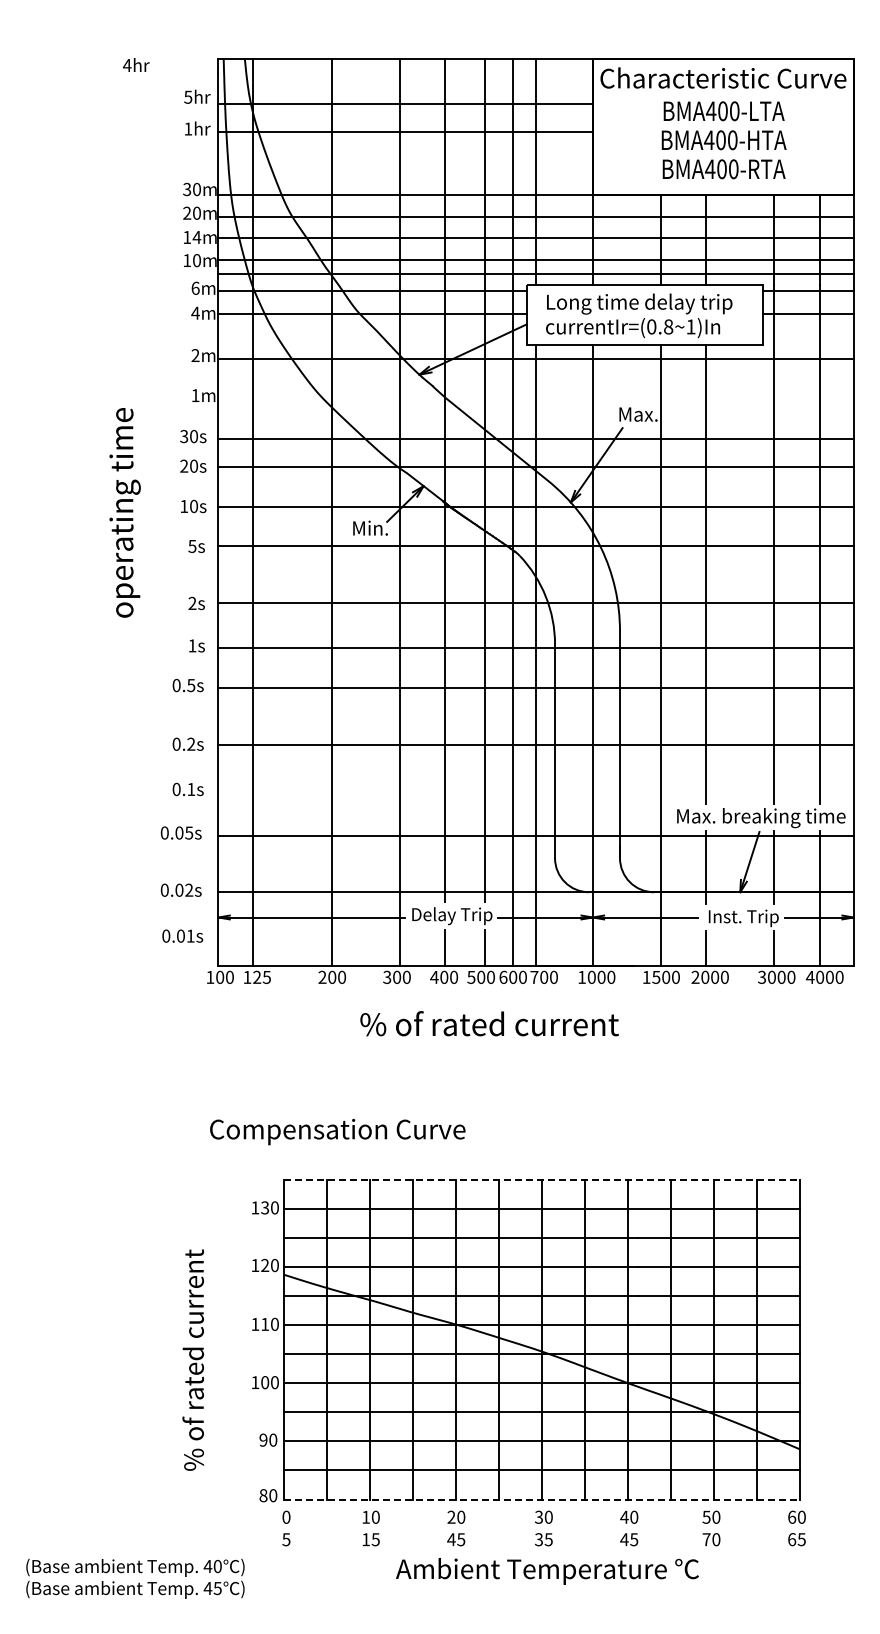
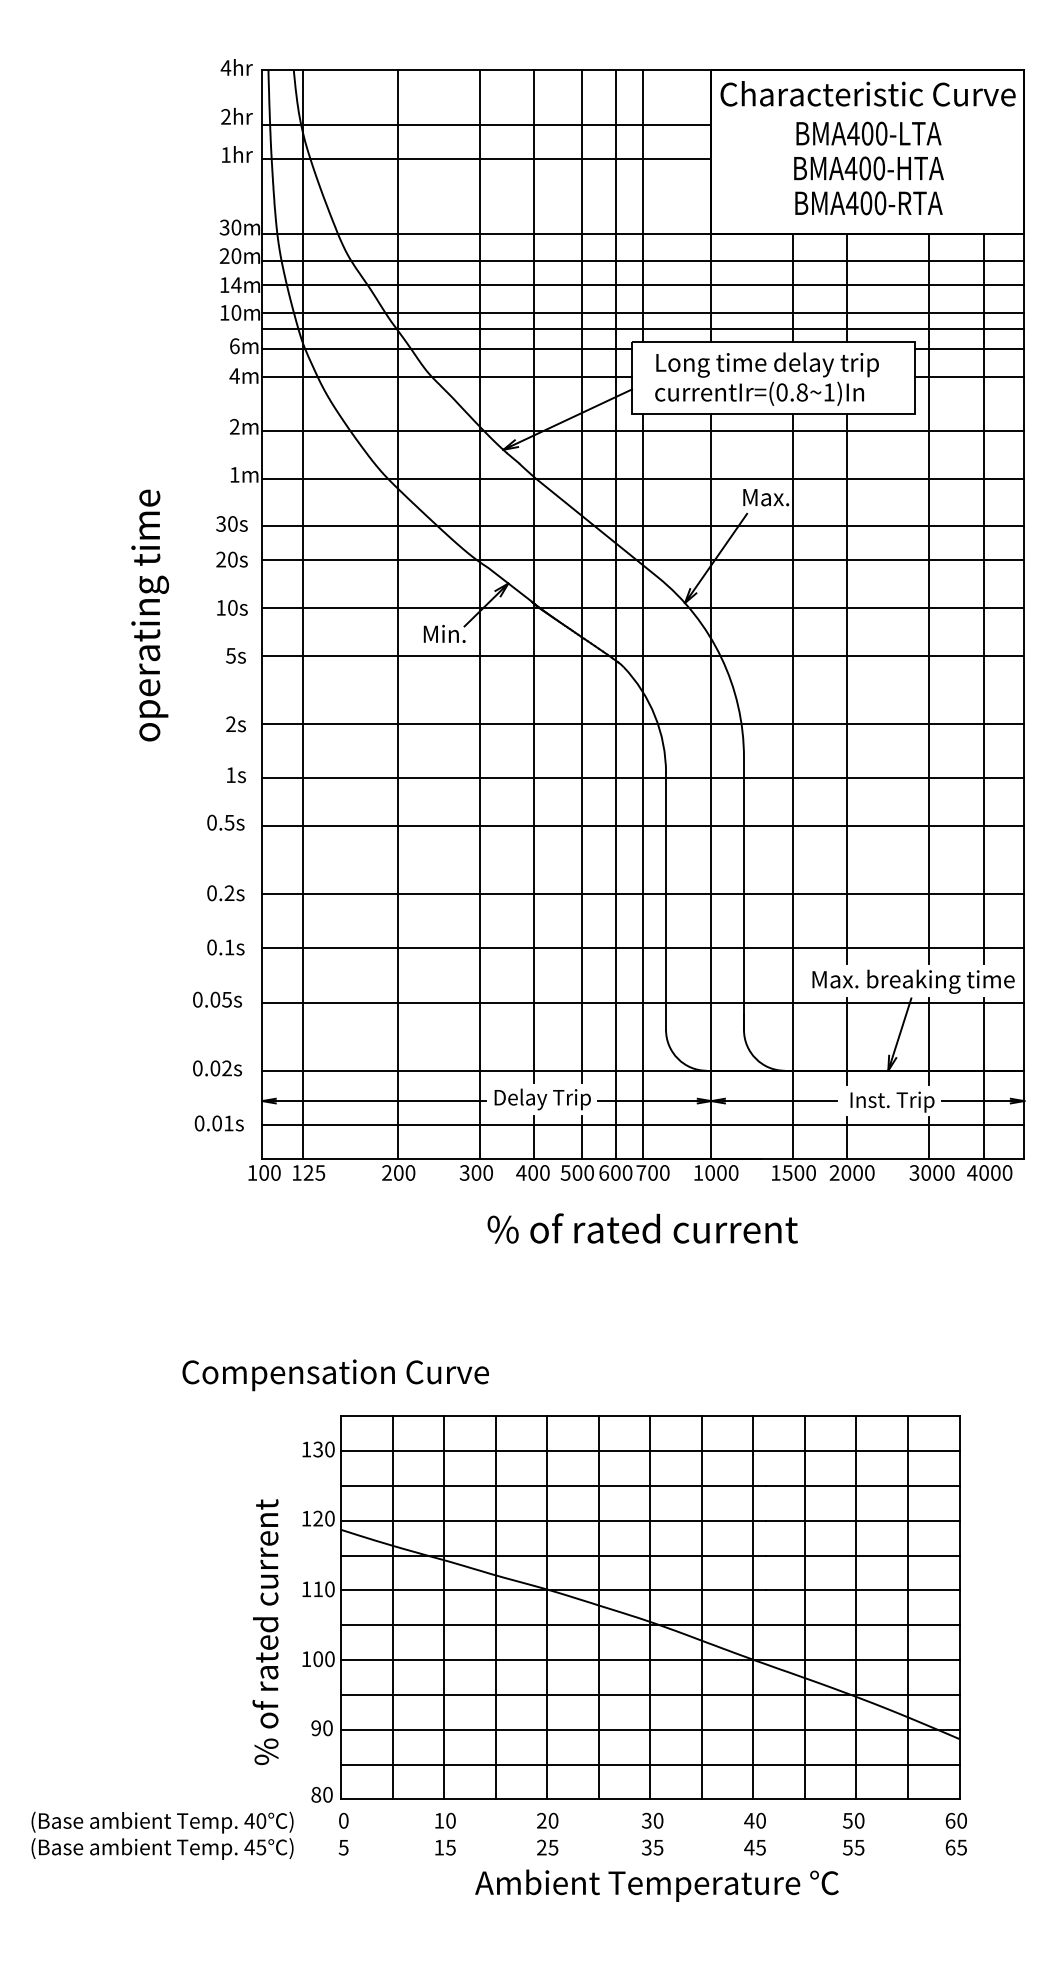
text: (136, 64) -> (237, 66), moved
text: (188, 96) -> (226, 115), 5hr -> 2hr
line: (535, 398) -> (642, 478), added
line: (535, 790) -> (642, 948), added
line: (535, 937) -> (642, 1125), added
text: (489, 1023) -> (642, 1228), moved
text: (337, 1131) -> (335, 1374), moved
line: (541, 1180) -> (649, 1416), dashed -> solid
text: (192, 1359) -> (264, 1631), moved
line: (541, 1499) -> (649, 1799), dashed -> solid
text: (451, 1539) -> (541, 1847), 45 -> 25
text: (711, 1539) -> (853, 1847), 70 -> 55
text: (135, 1578) -> (162, 1835), moved

